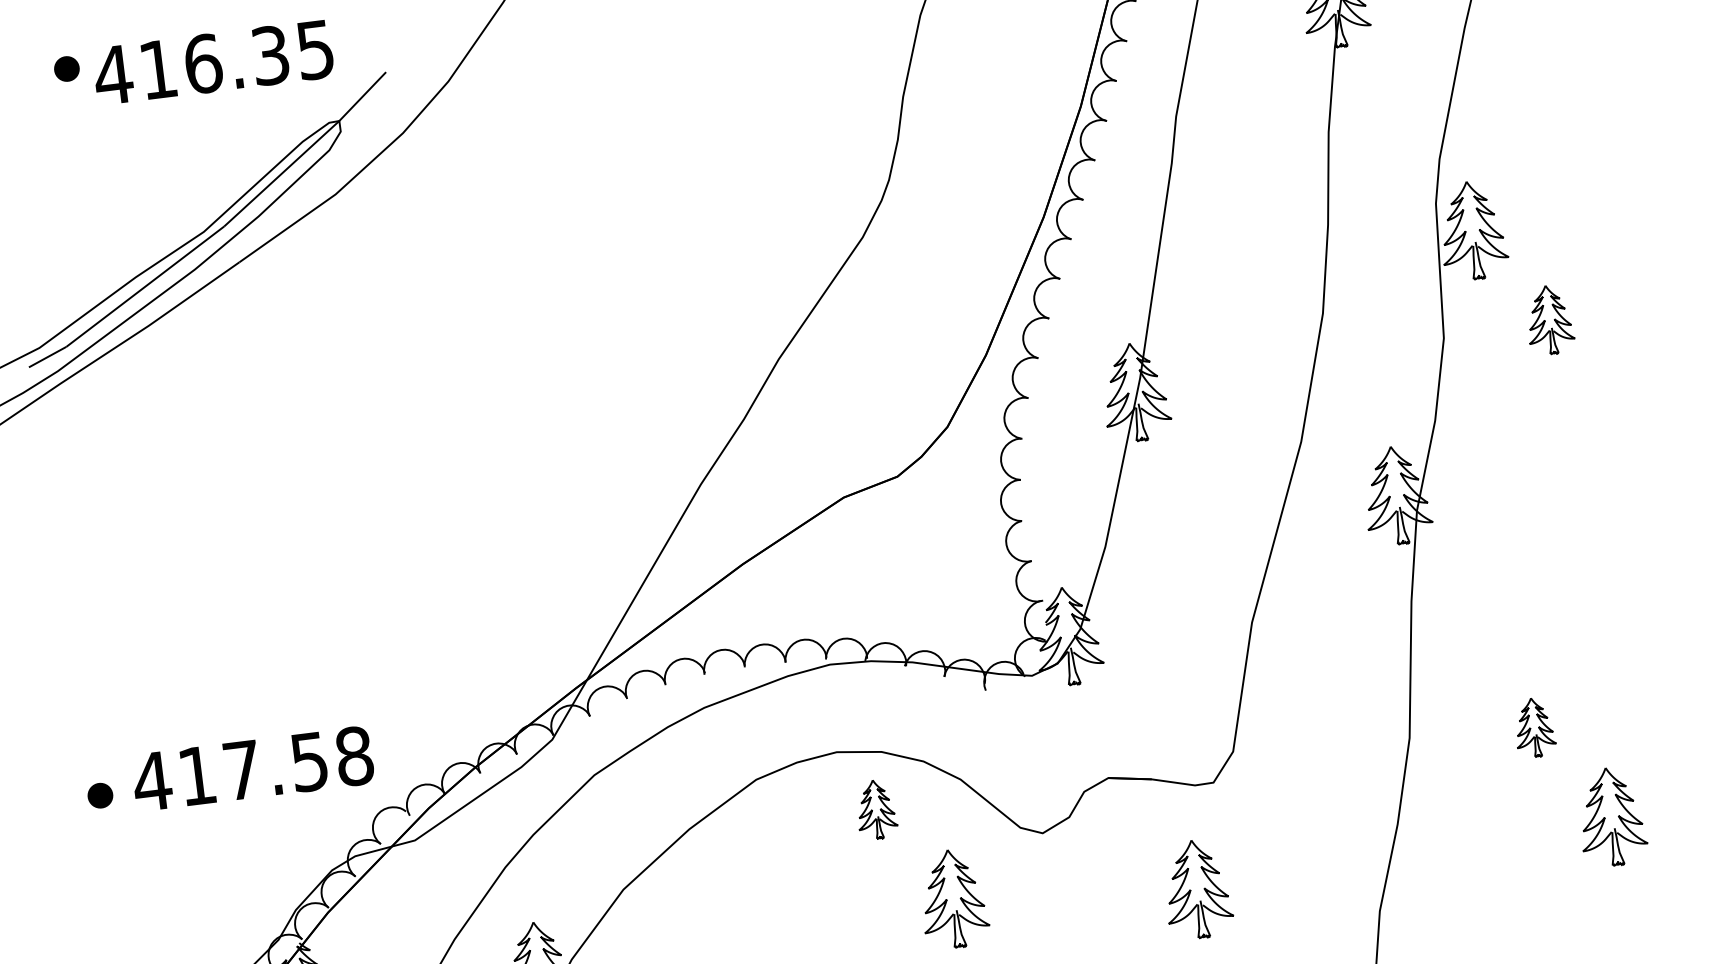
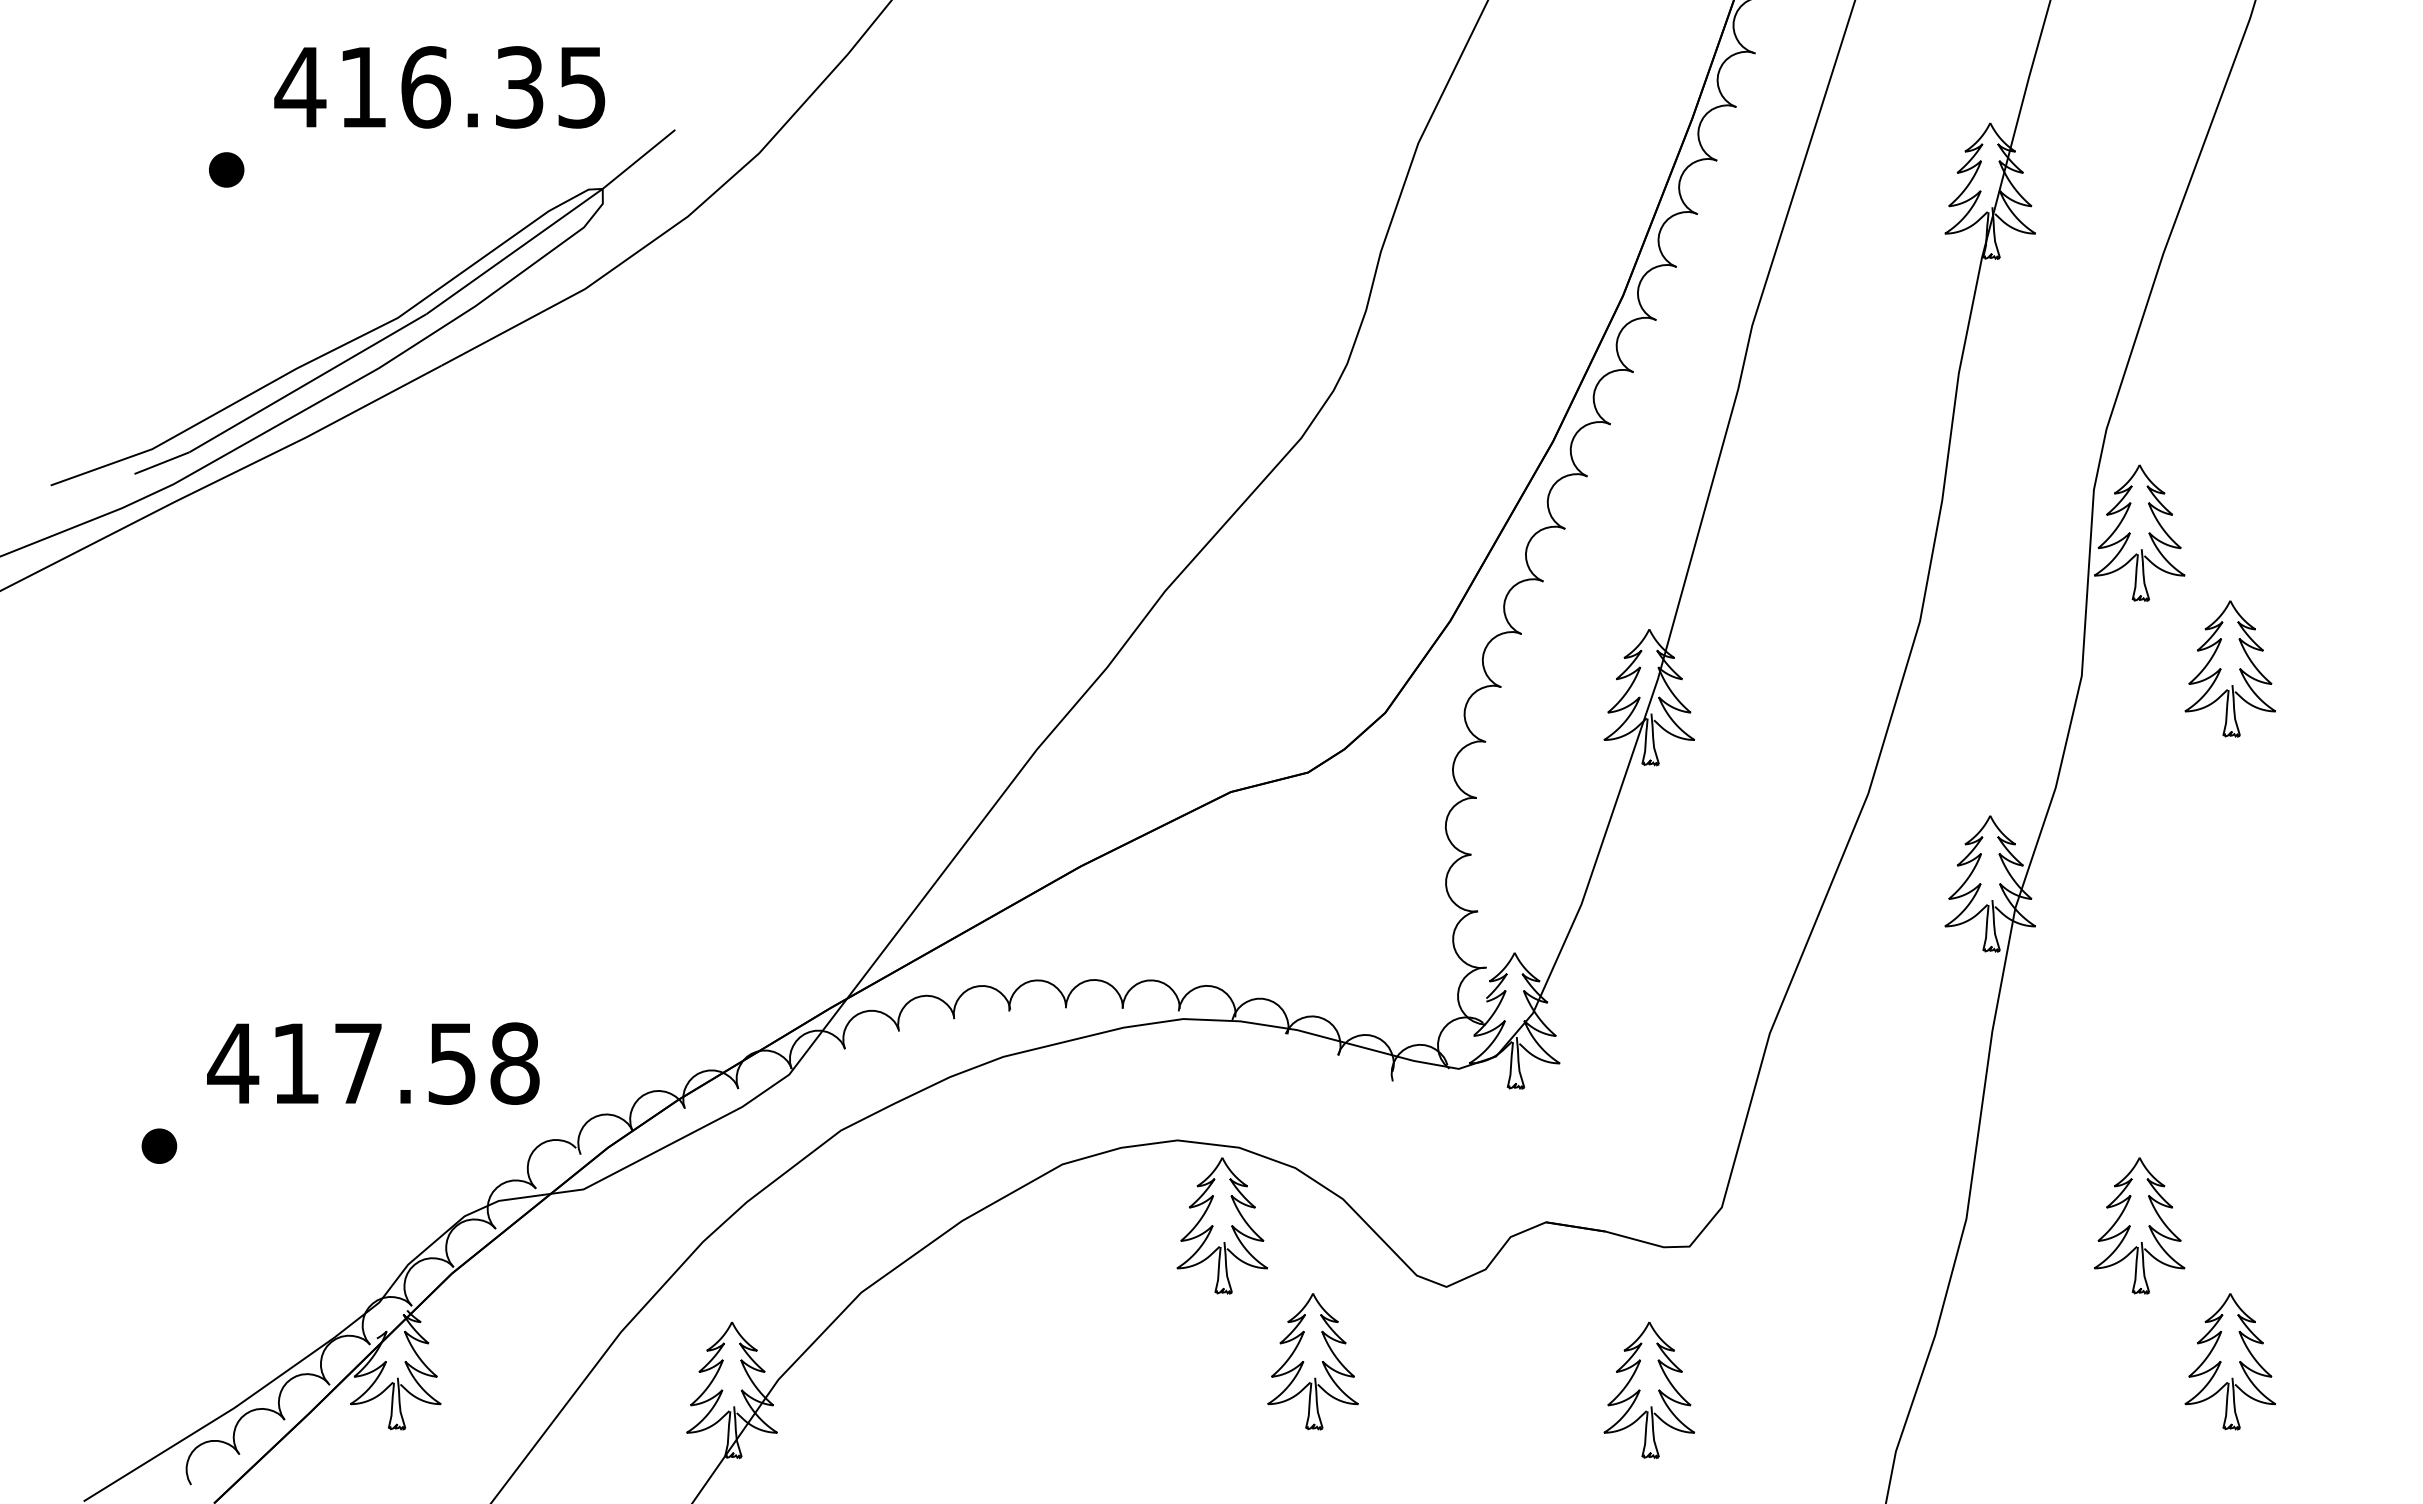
part: (66, 68) -> (226, 169), moved
part: (1549, 319) -> (2229, 668), size x1.43
part: (1534, 727) -> (2139, 1225), size x1.67
part: (100, 795) -> (159, 1145), moved
part: (875, 809) -> (1221, 1225), size x1.67

